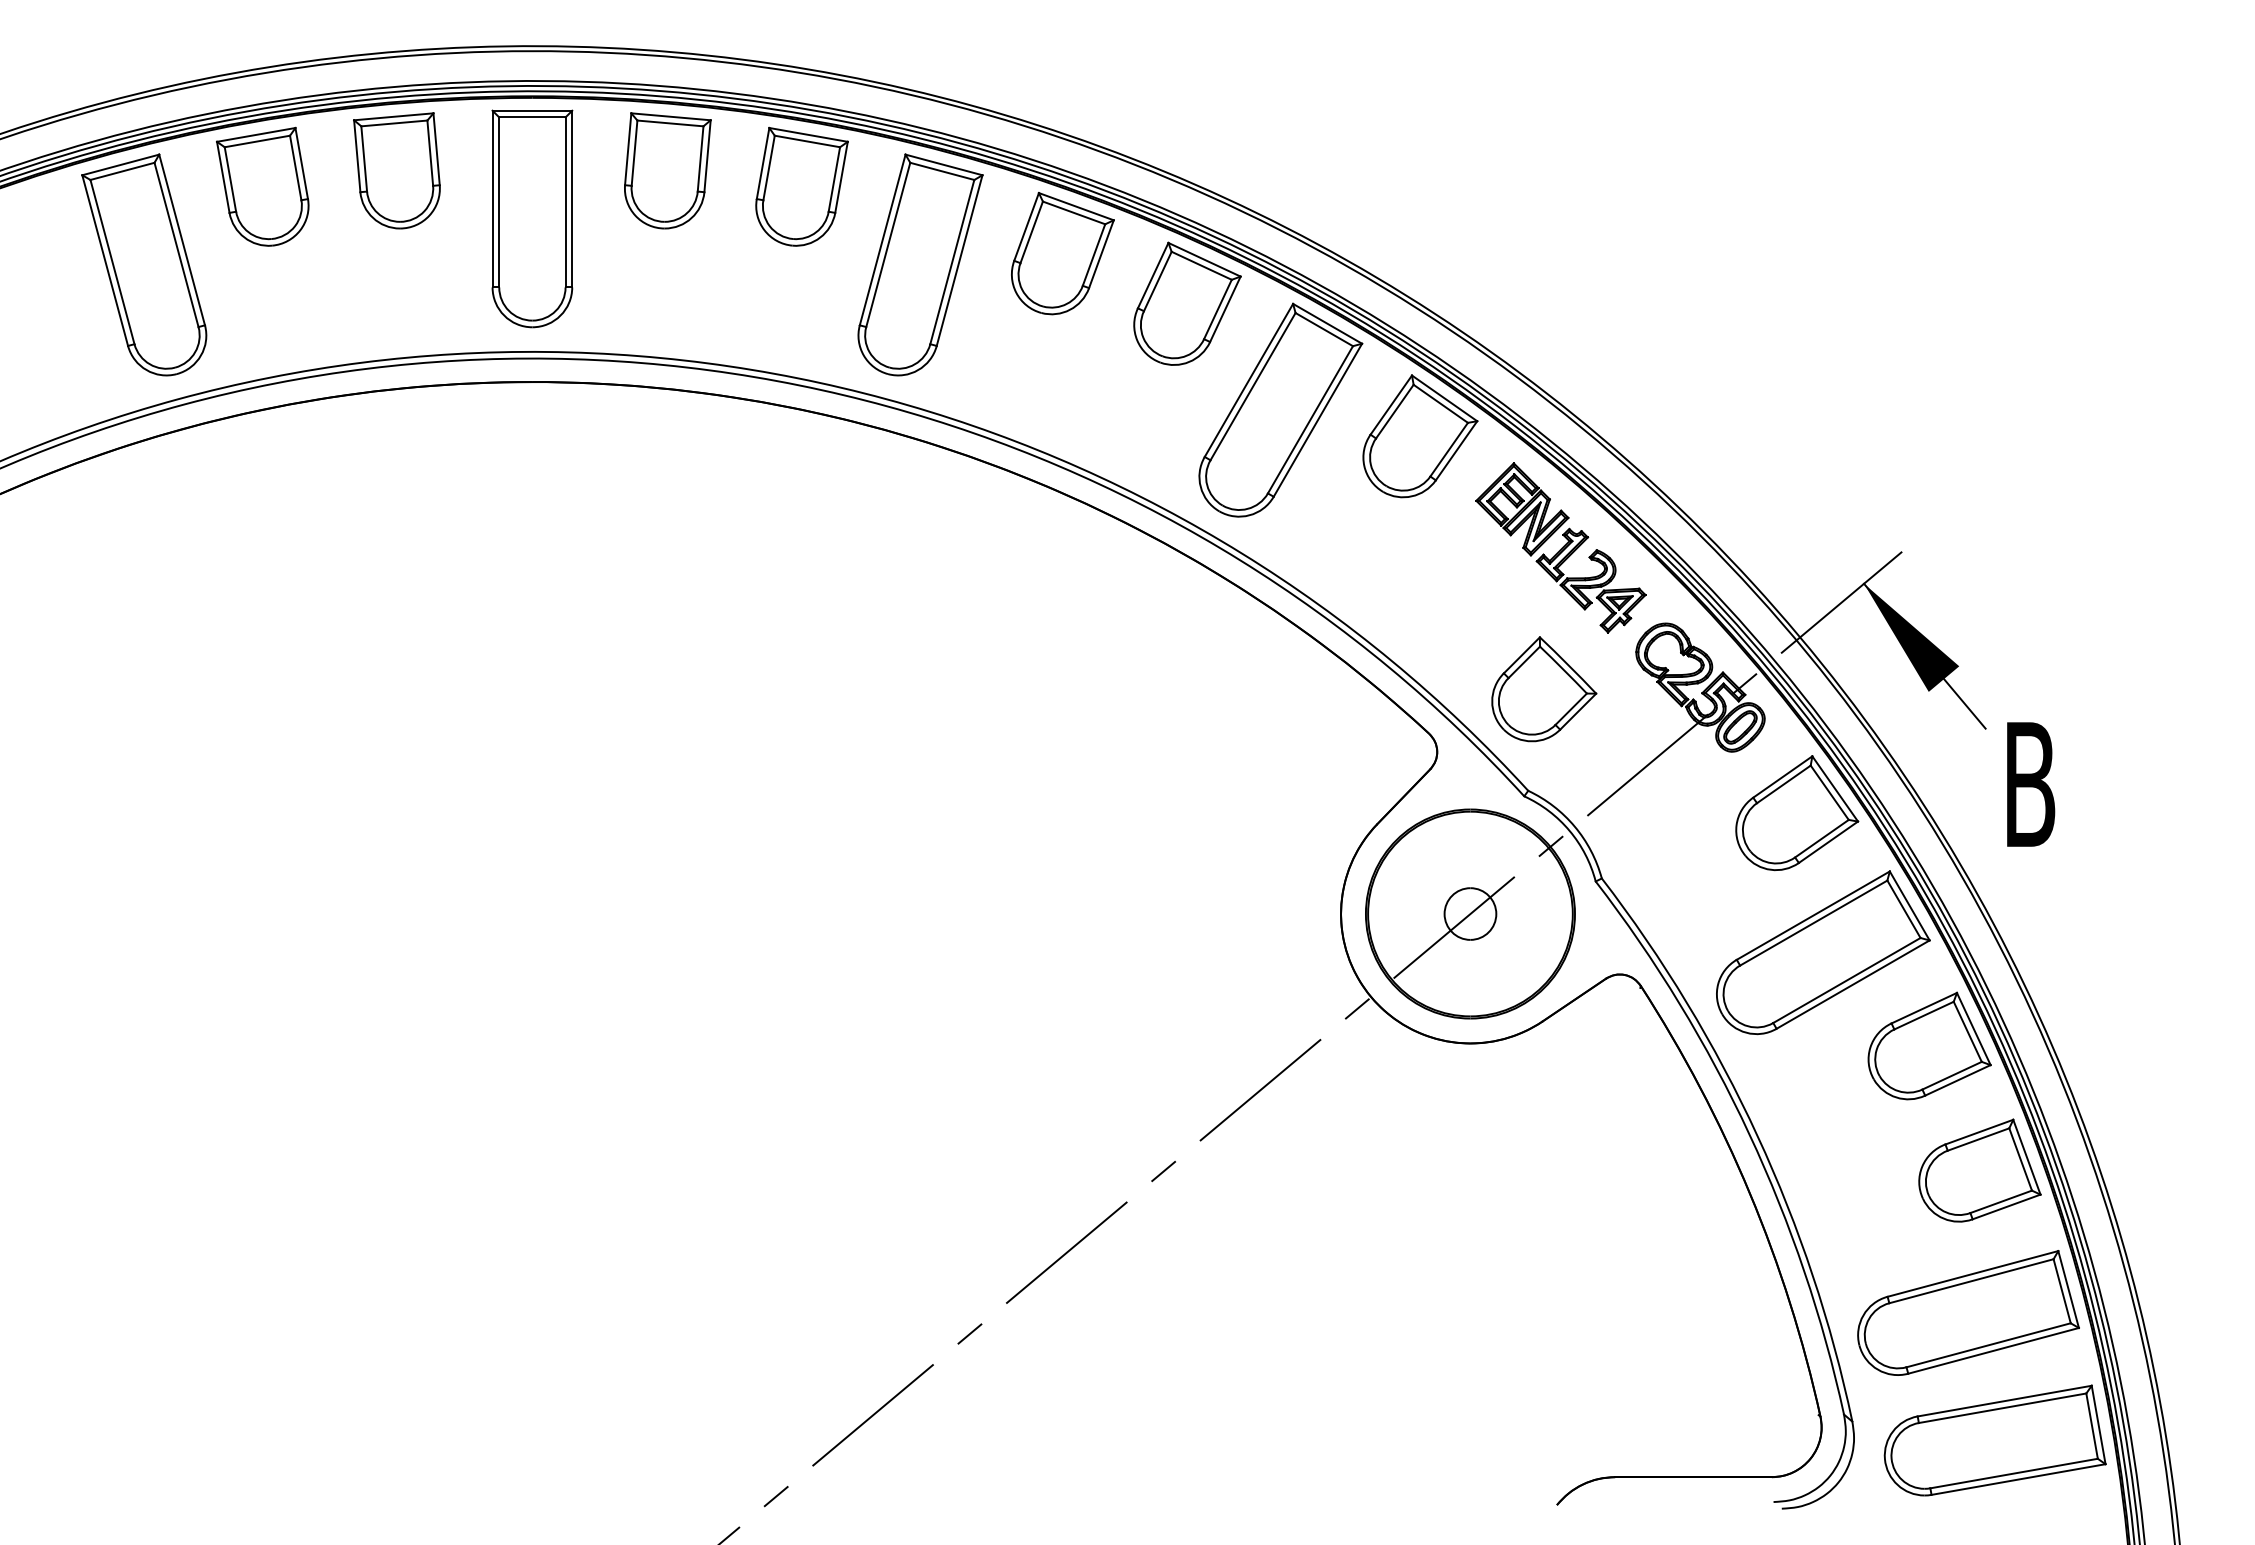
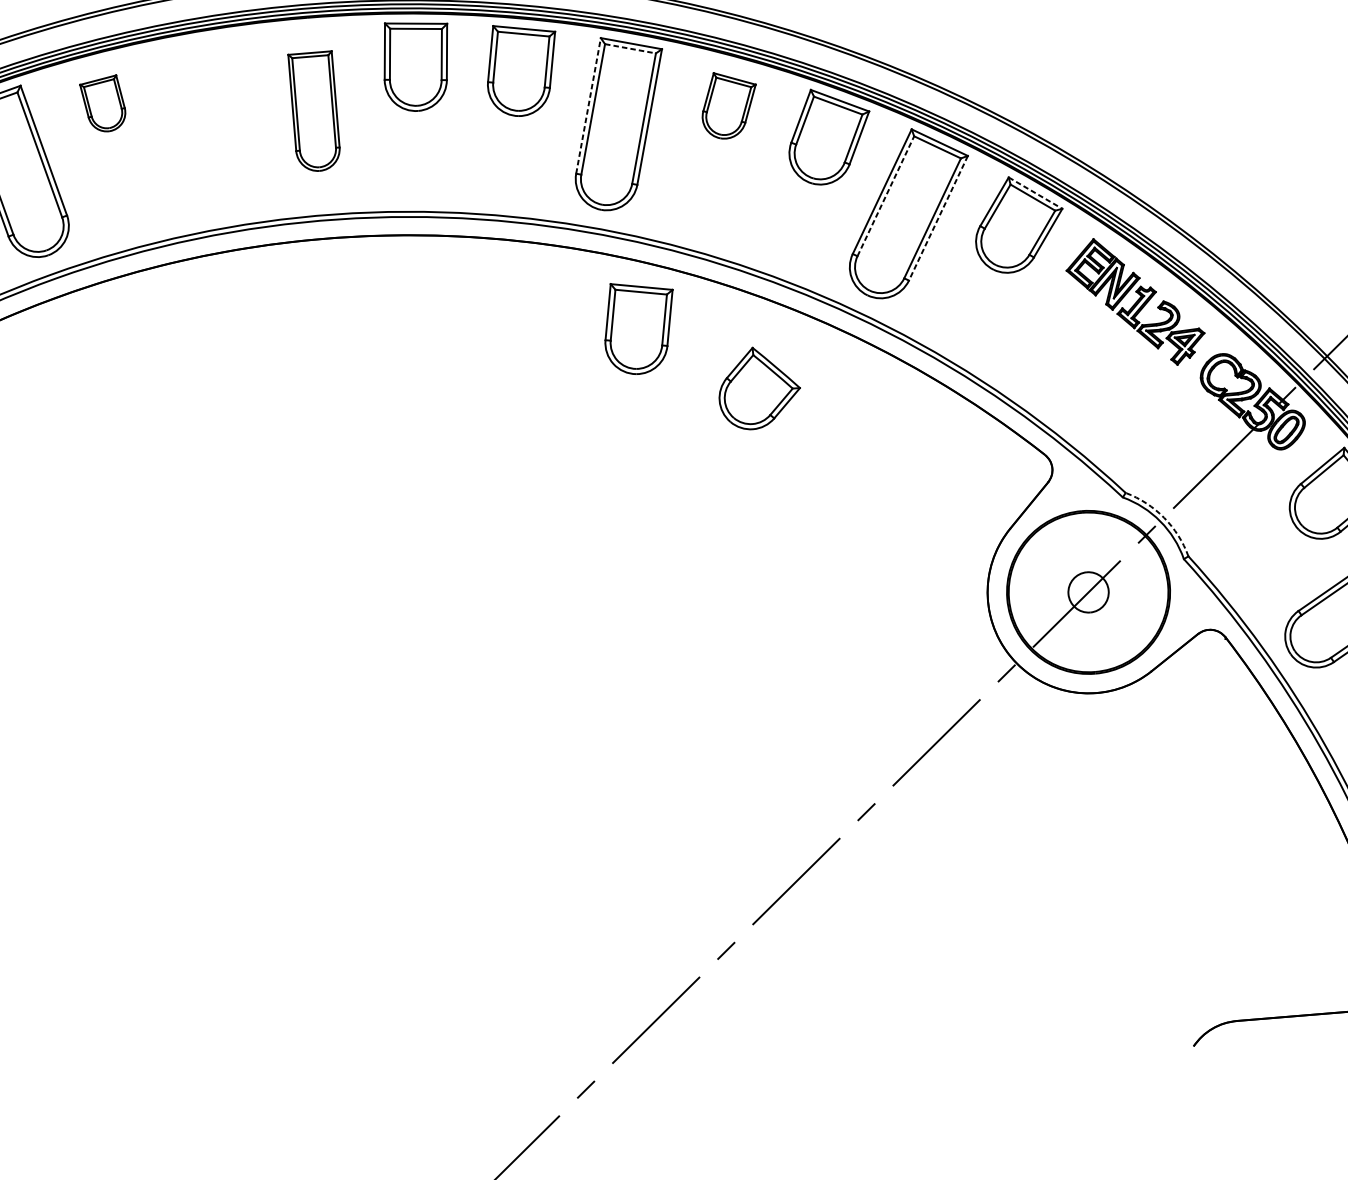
part: (396, 170) -> (206, 82), removed
line: (942, 171) -> (630, 48), solid -> dashed
part: (262, 186) -> (102, 103), size x0.6
part: (532, 218) -> (314, 111), size x0.7
line: (882, 239) -> (588, 105), solid -> dashed
part: (1062, 253) -> (729, 104), size x0.7
line: (1253, 386) -> (886, 196), solid -> dashed
line: (1444, 398) -> (1035, 193), solid -> dashed
line: (1317, 420) -> (938, 218), solid -> dashed
part: (924, 528) -> (639, 327), added
part: (1544, 689) -> (759, 388), moved
arc: (1574, 826) -> (1163, 517), solid -> dashed

